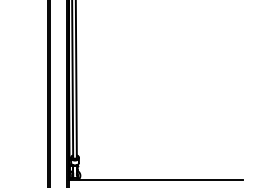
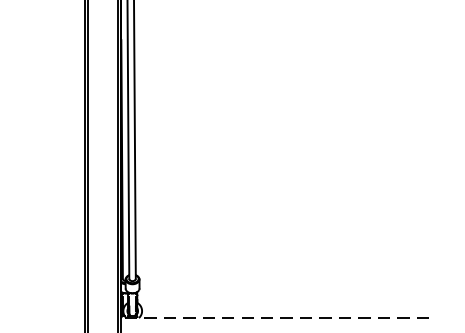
line: (155, 179) -> (274, 317), solid -> dashed

